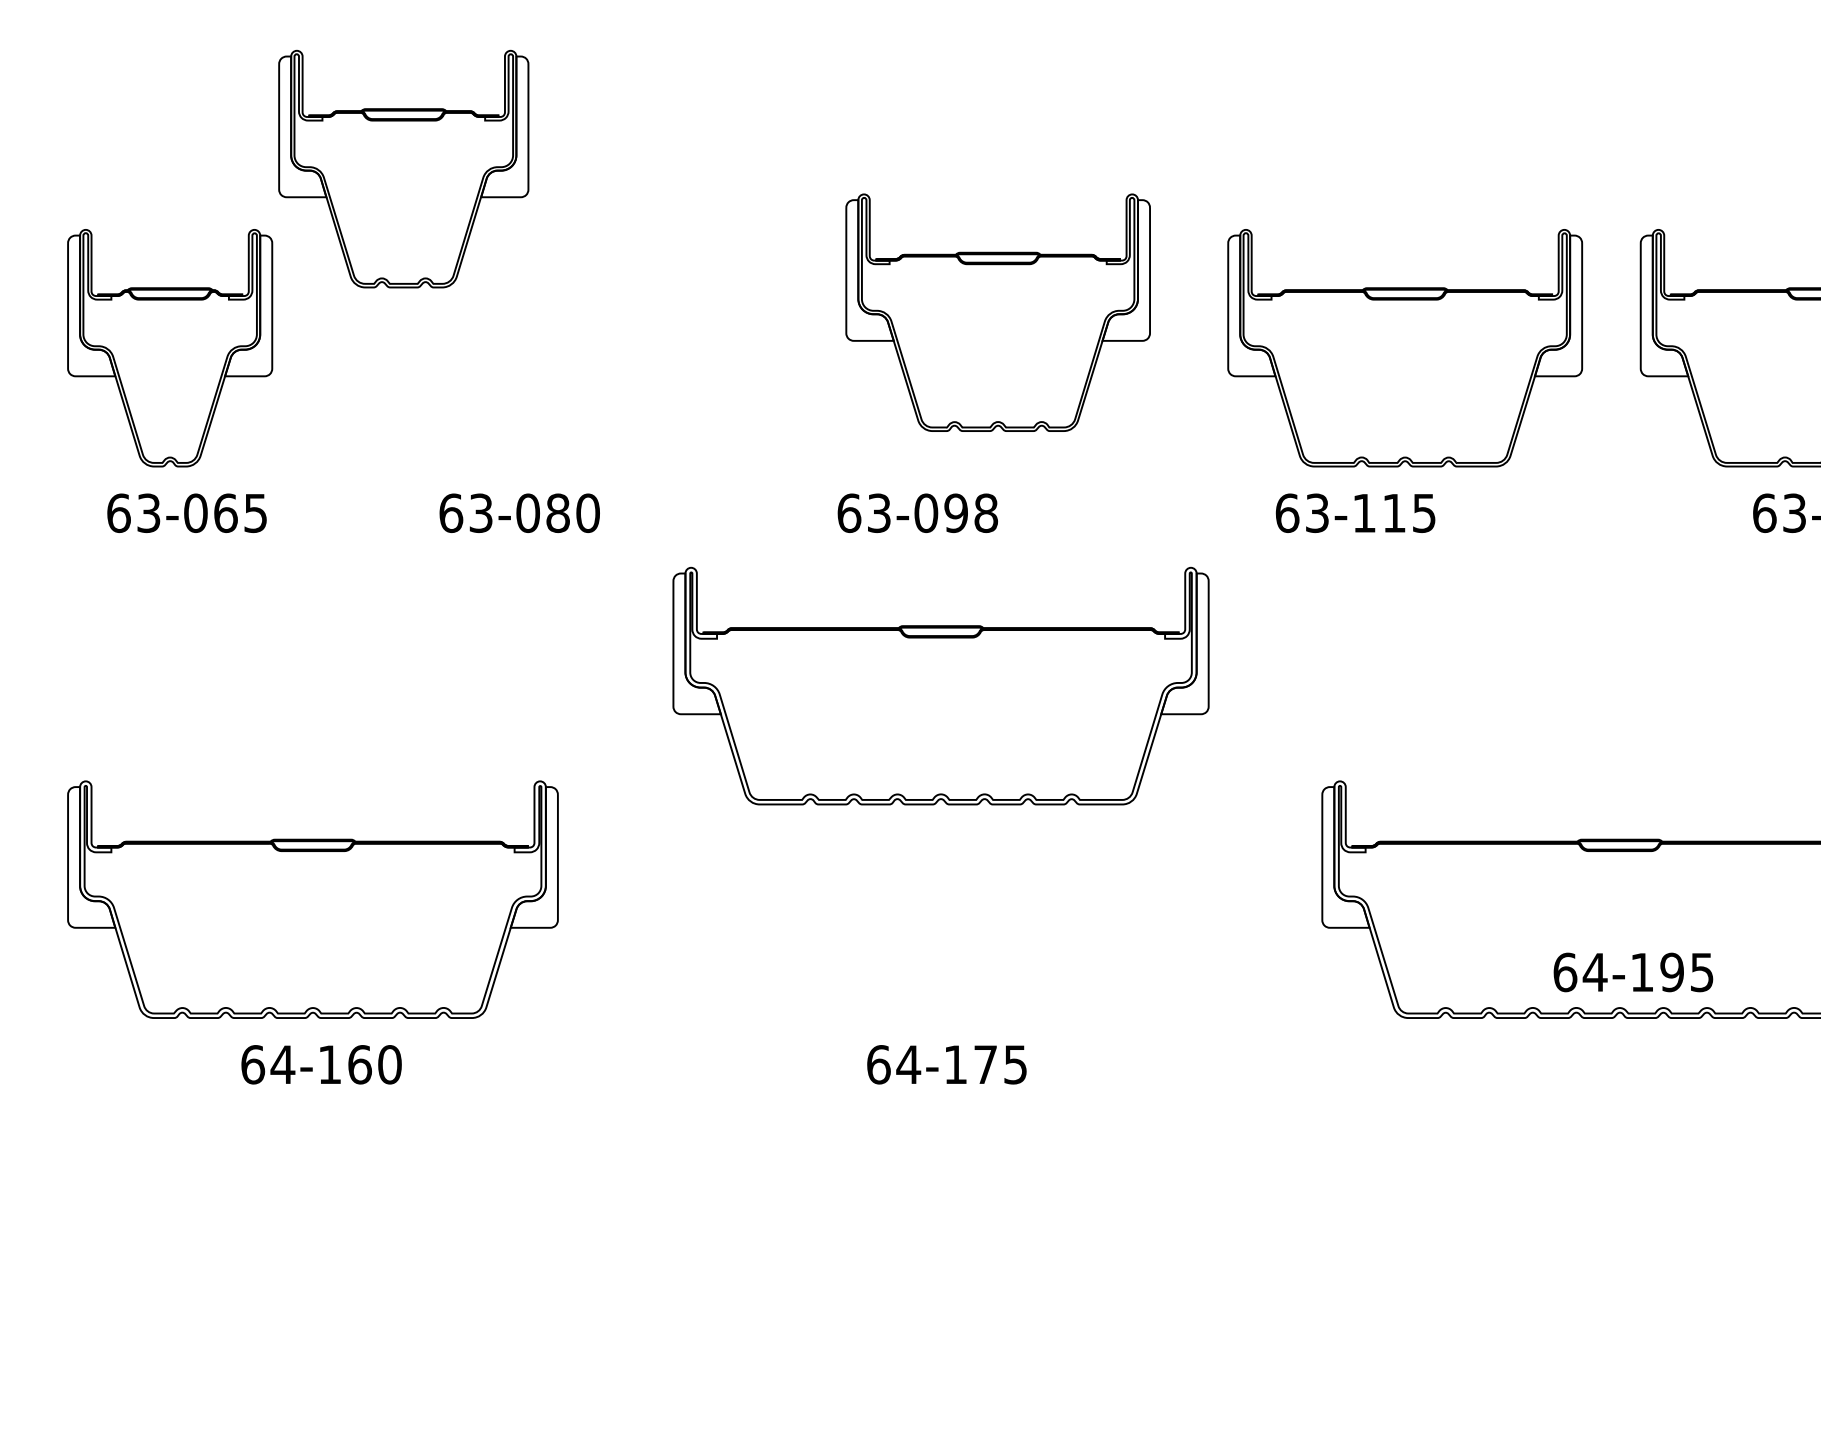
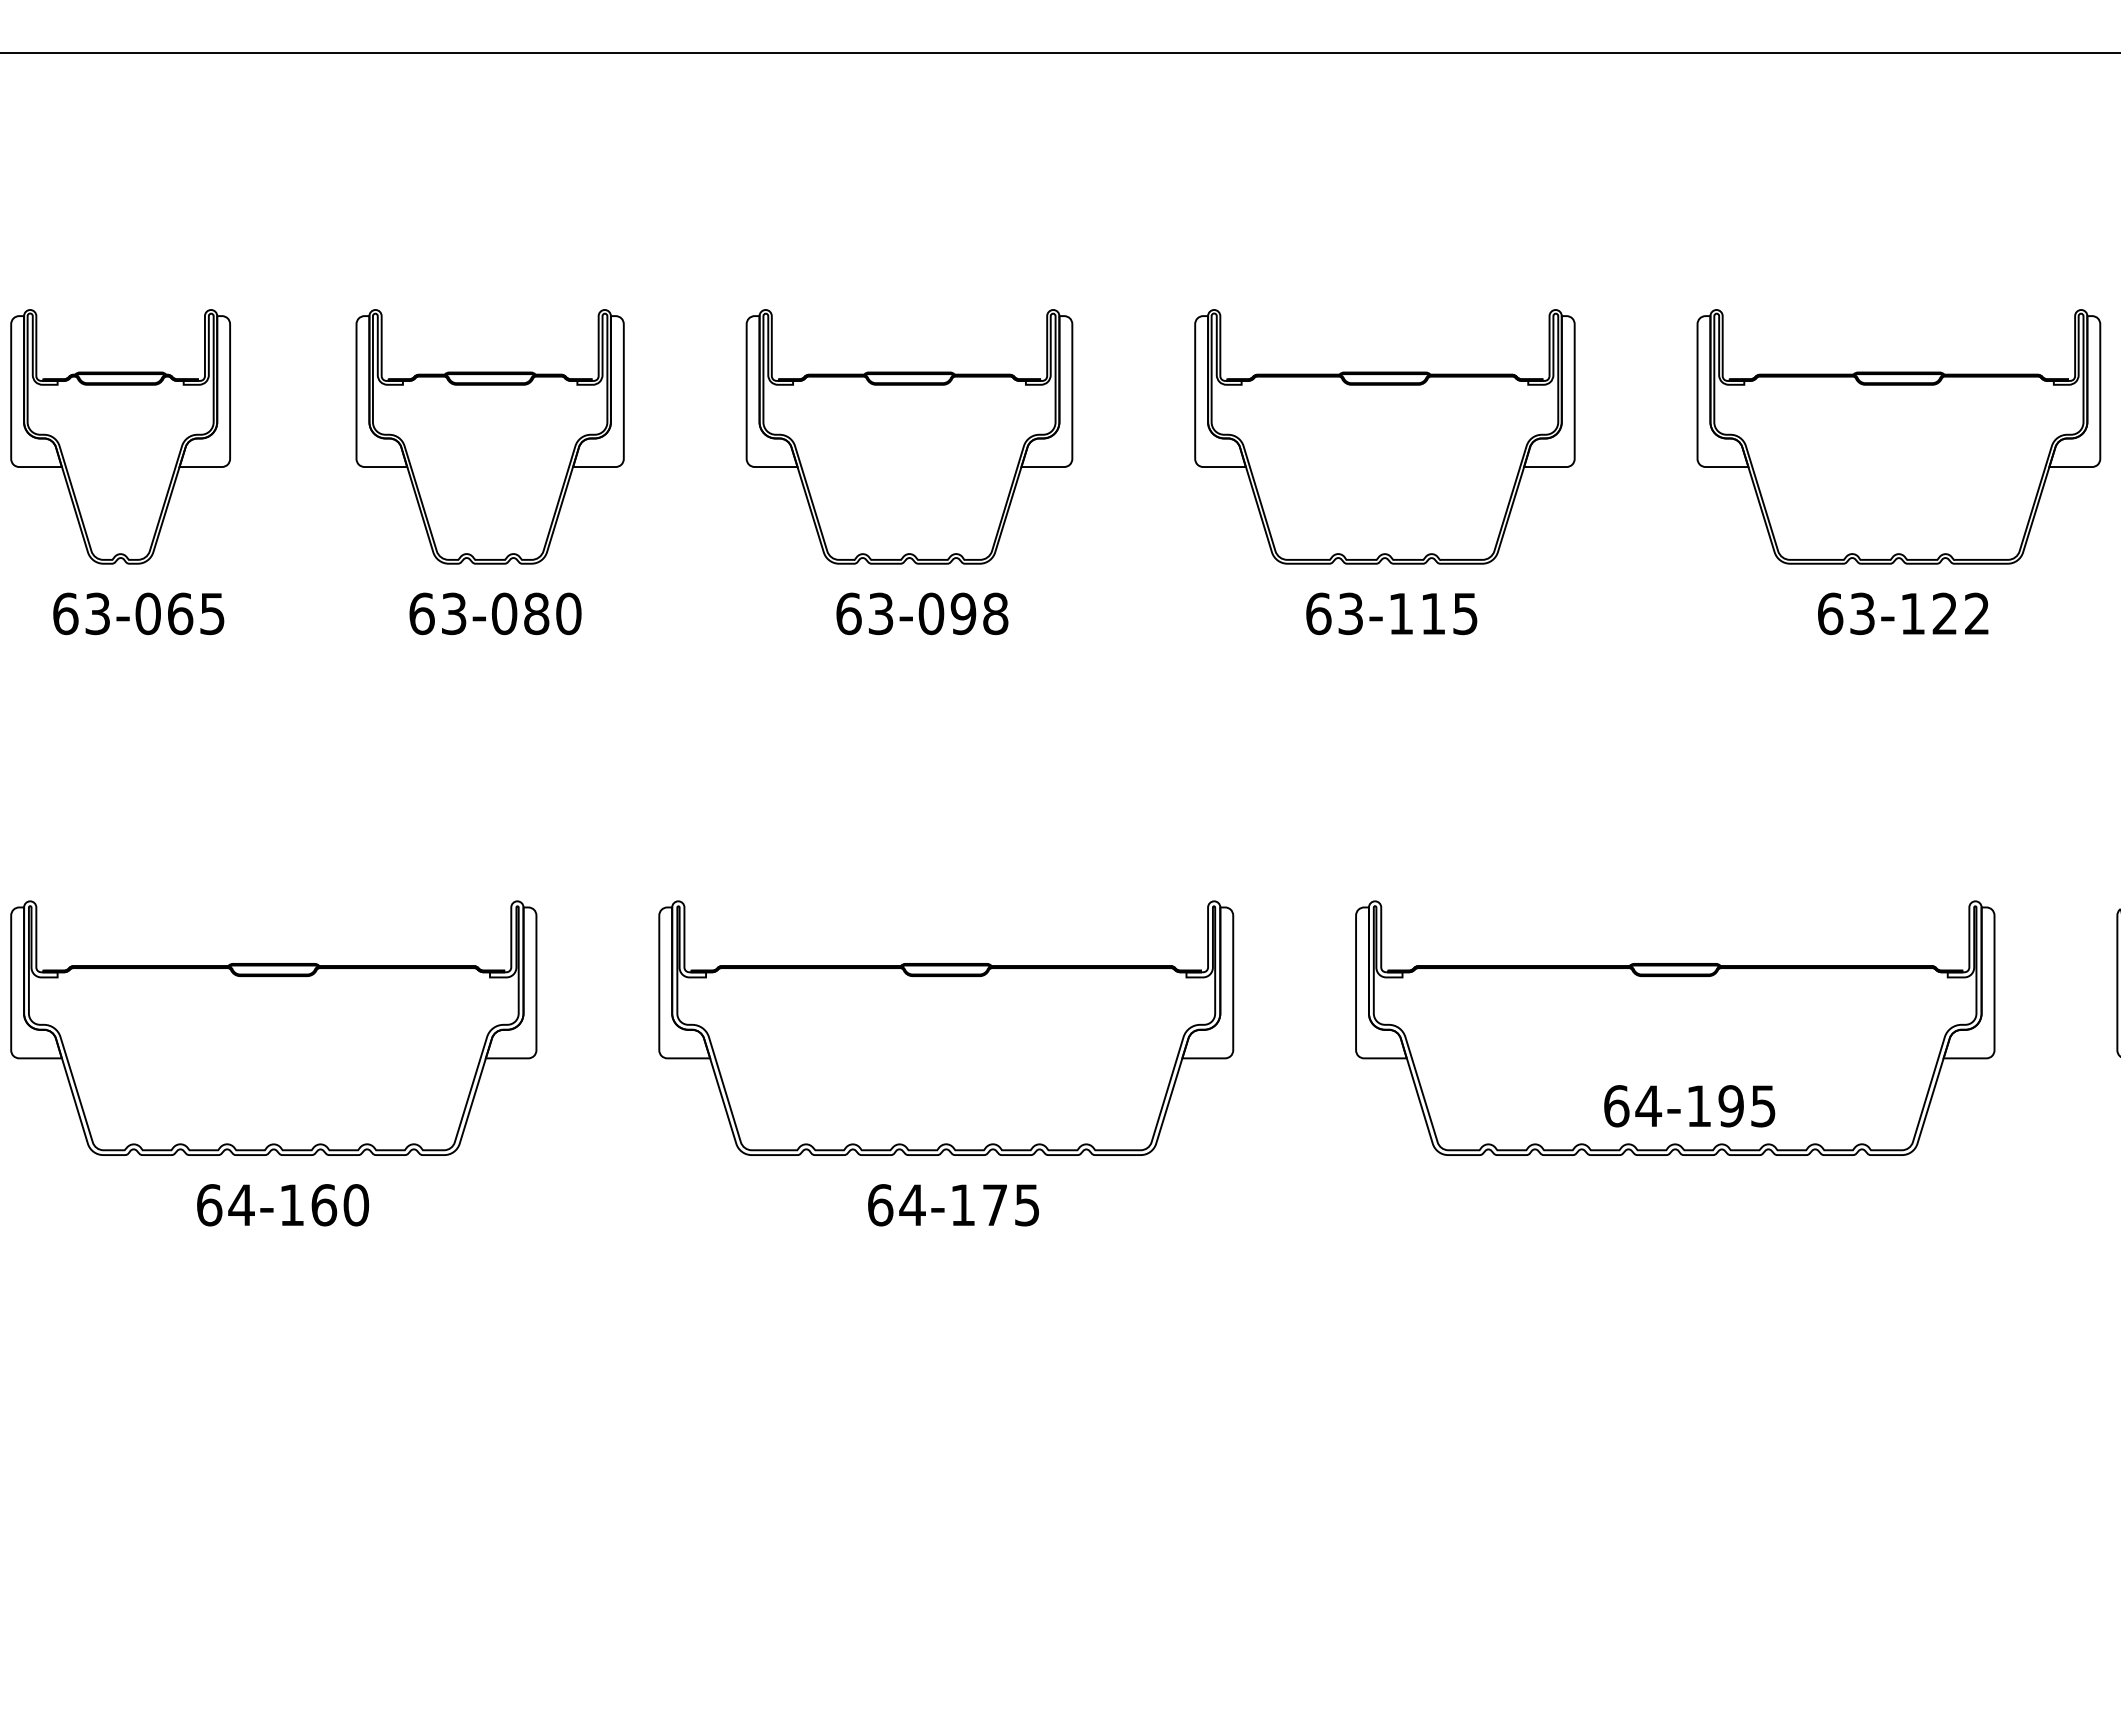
part: (403, 168) -> (489, 436), moved
part: (998, 312) -> (909, 436), moved
part: (1404, 347) -> (1384, 436), moved
part: (941, 685) -> (946, 1027), moved

